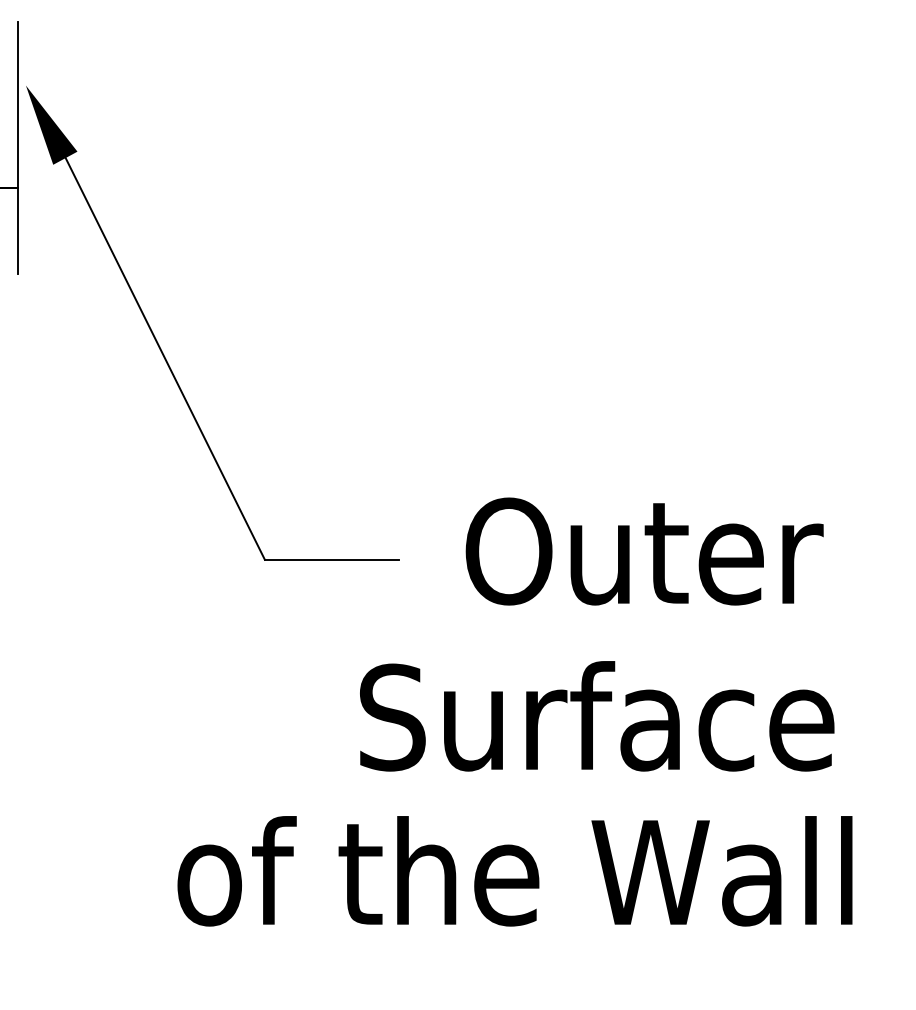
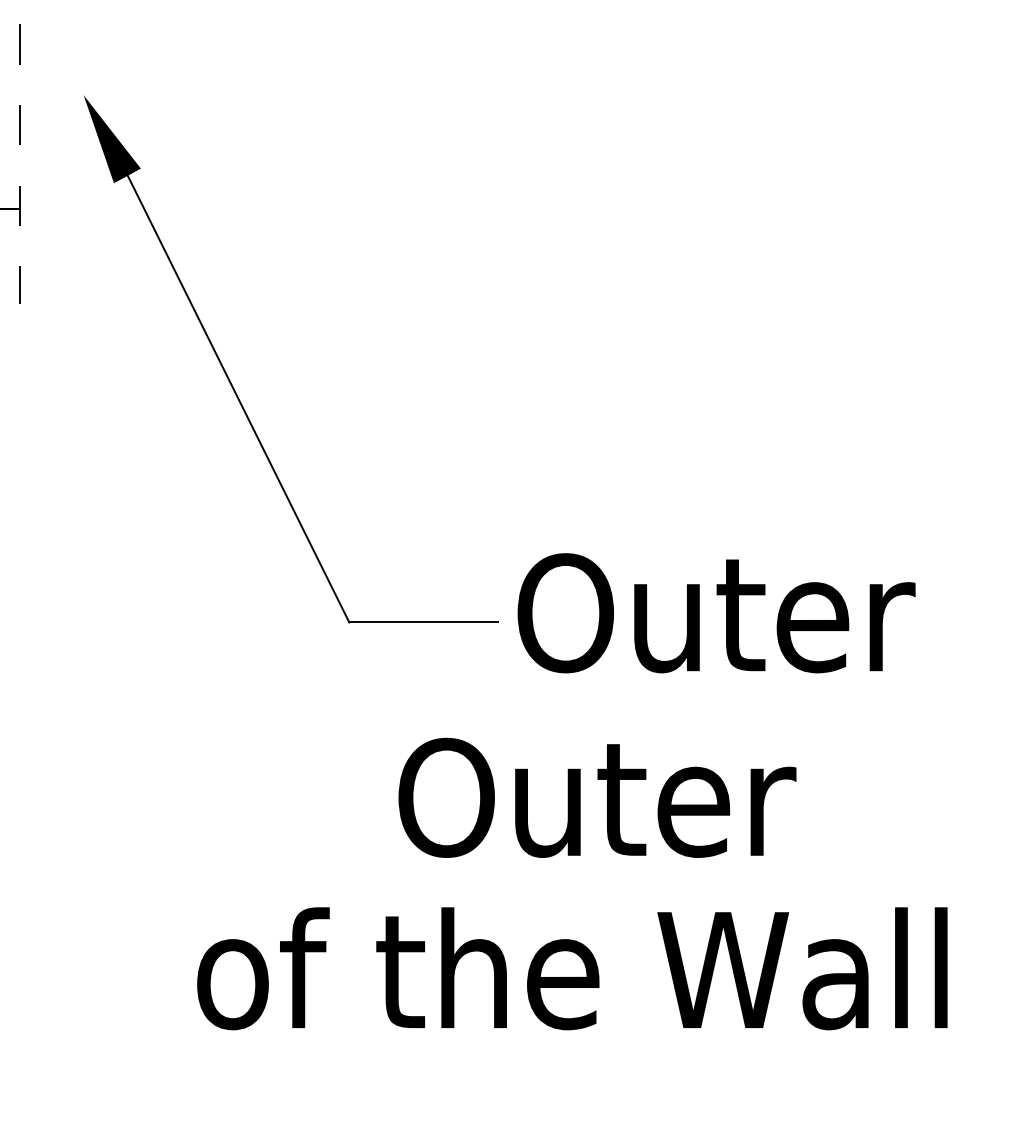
line: (18, 147) -> (20, 164), solid -> dashed
part: (161, 349) -> (234, 388), moved
text: (596, 716) -> (662, 796), Surface -> Outer

